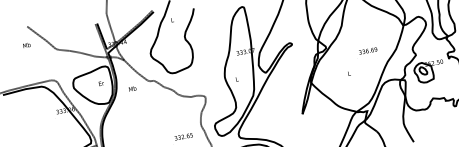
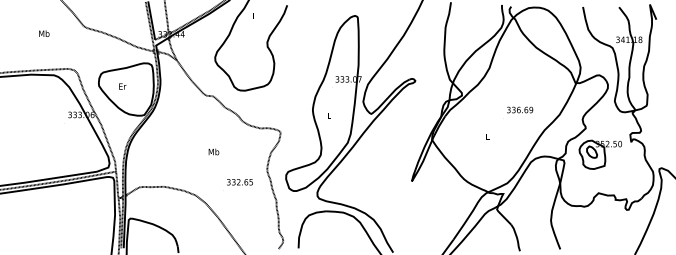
text: (27, 45) -> (44, 33), moved
text: (101, 83) -> (122, 86), moved
text: (132, 88) -> (213, 151), moved

